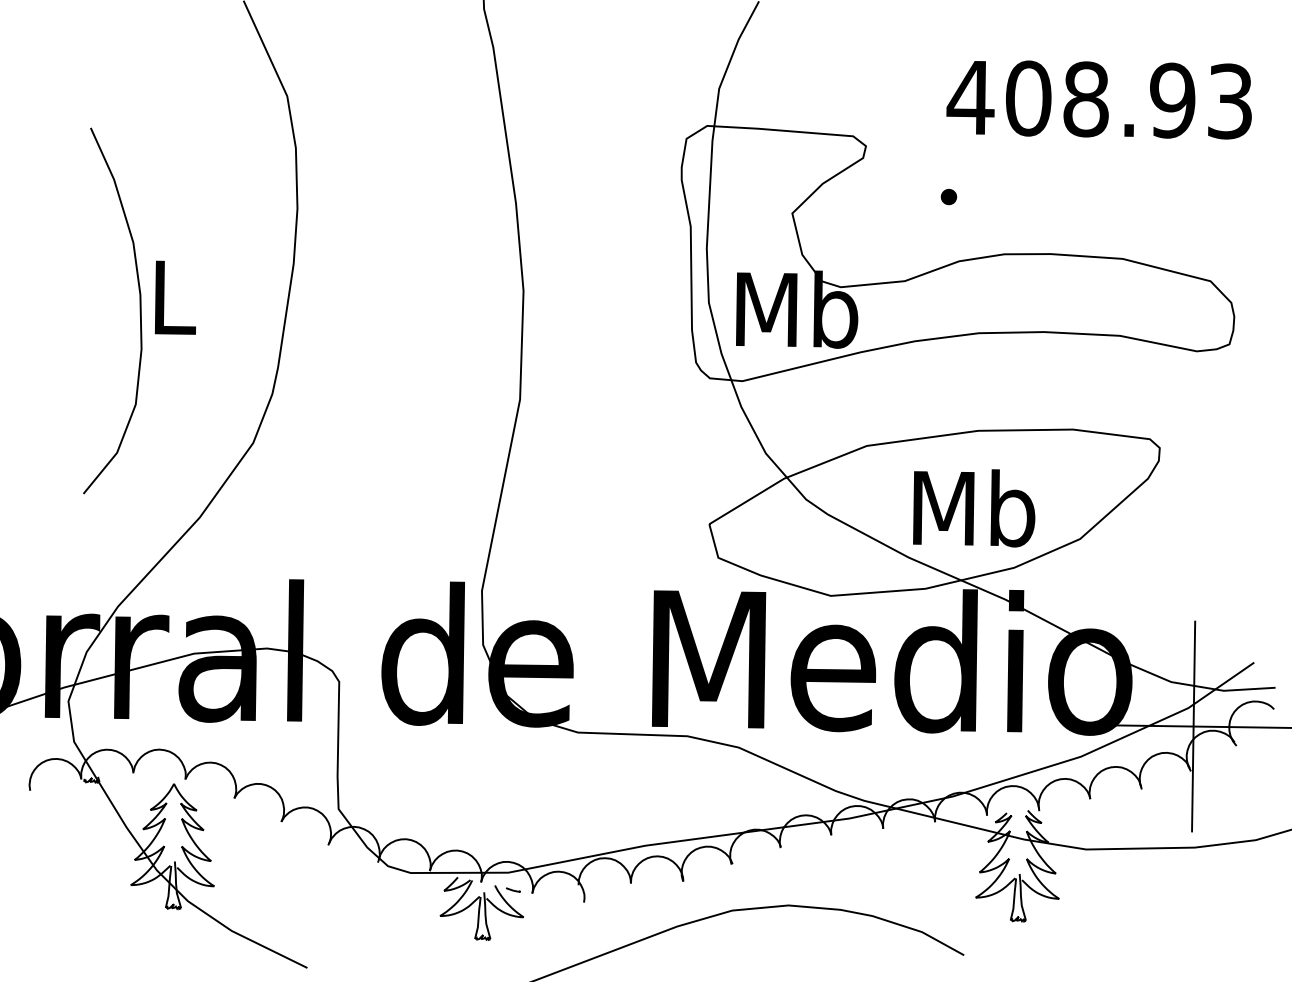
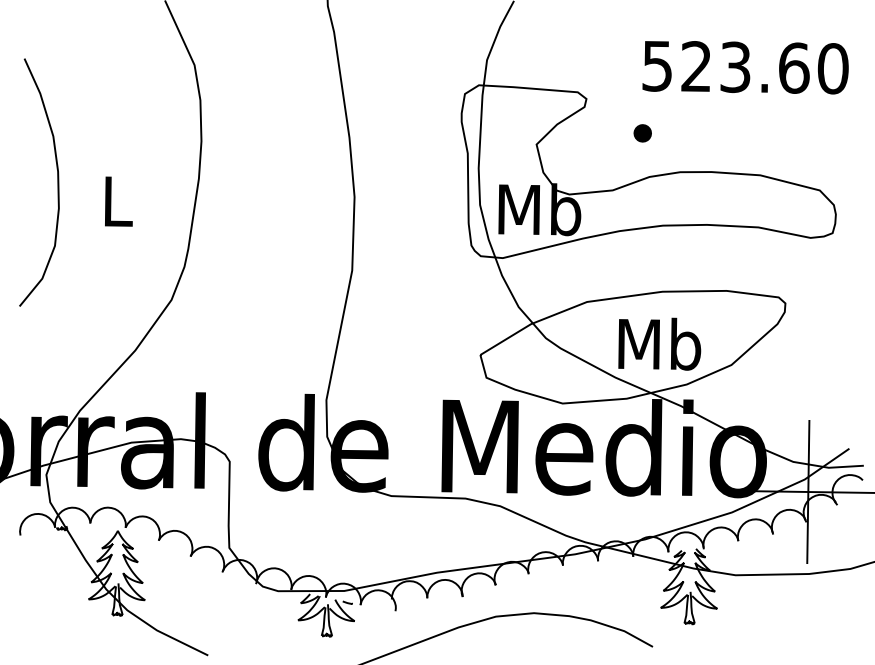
text: (1099, 99) -> (744, 67), 408.93 -> 523.60
part: (948, 197) -> (642, 133), size x1.67
curve: (139, 310) -> (57, 182), moved

